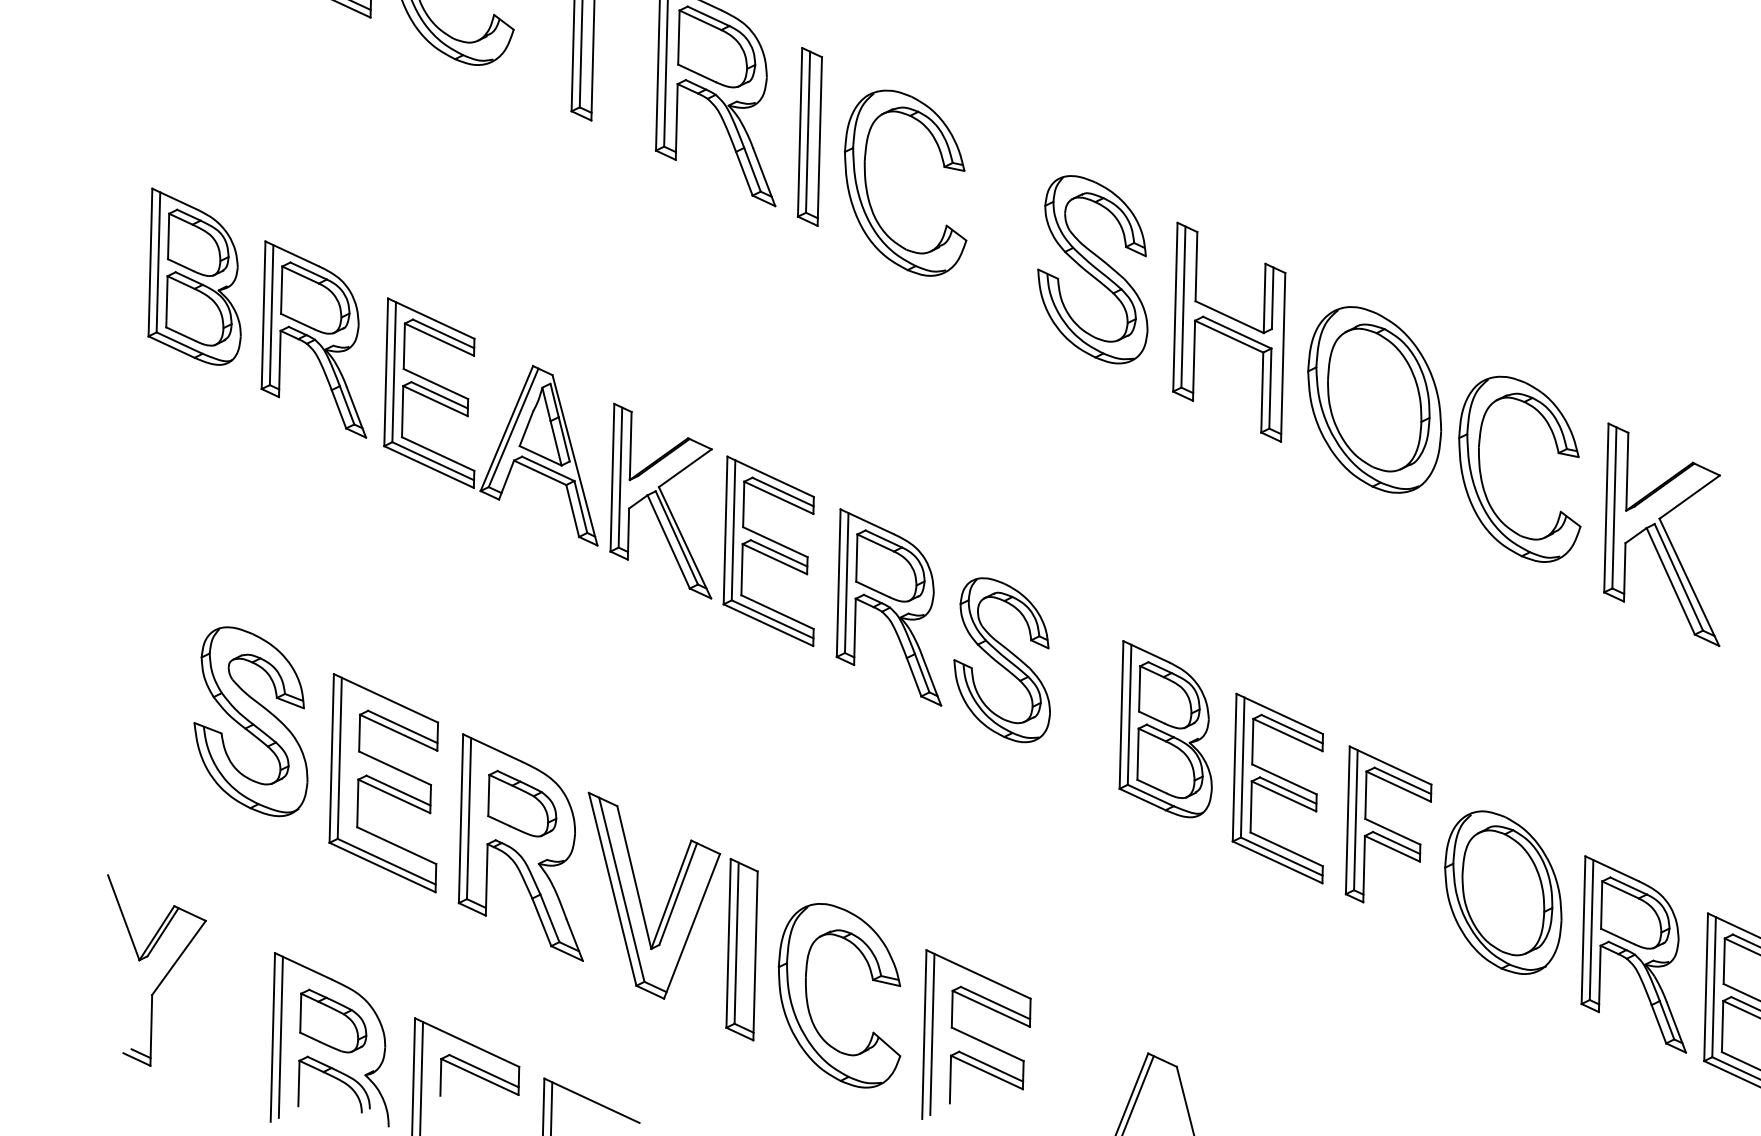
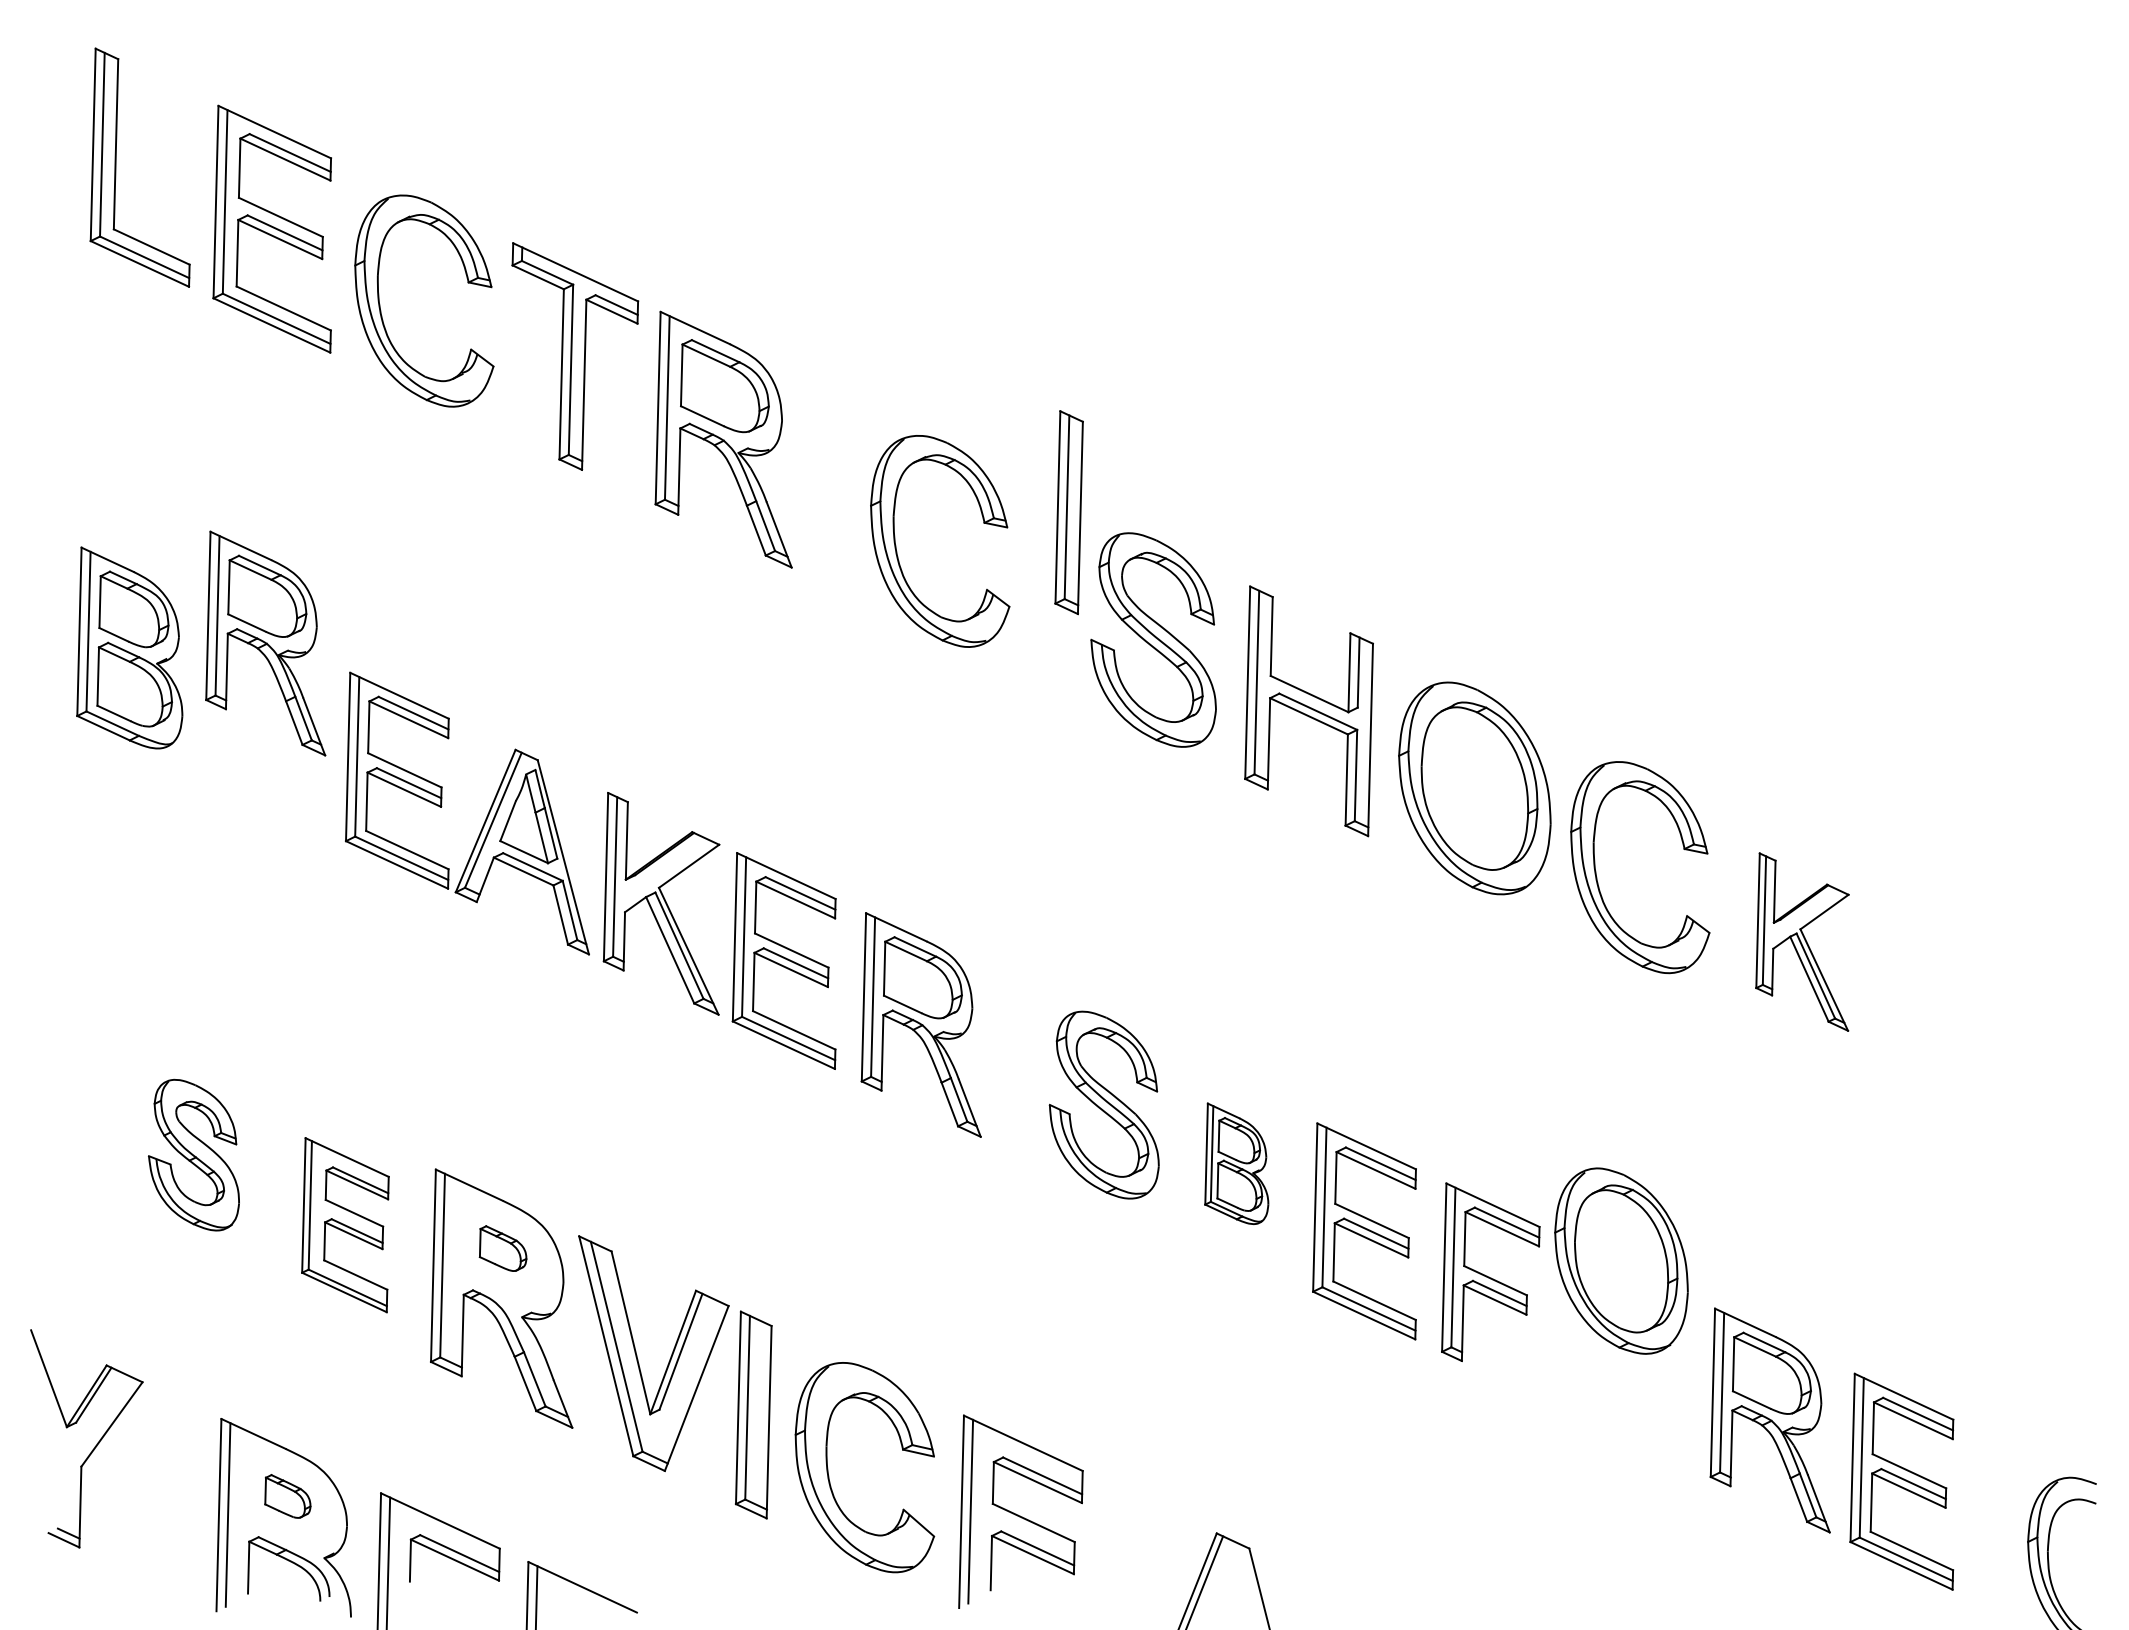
part: (809, 136) -> (1068, 512), moved
part: (313, 339) -> (265, 643), moved
part: (1662, 534) -> (1802, 941), size x0.7
part: (1001, 659) -> (1103, 1104), moved
part: (250, 721) -> (193, 1154), size x0.7
part: (1165, 728) -> (1236, 1163), size x0.6
part: (383, 782) -> (345, 1224), size x0.7
part: (521, 803) -> (502, 1248), size x0.6
part: (1503, 892) -> (1621, 1260), moved
part: (332, 1021) -> (287, 1496), size x0.6

